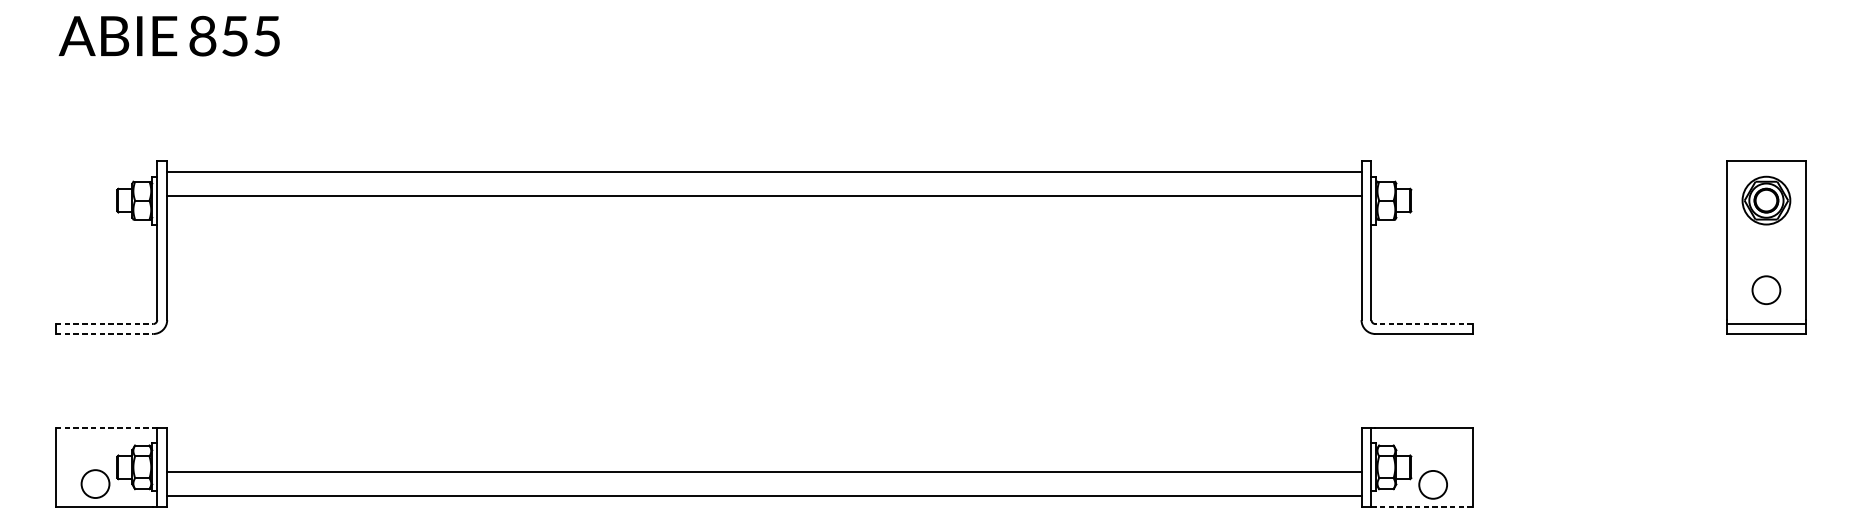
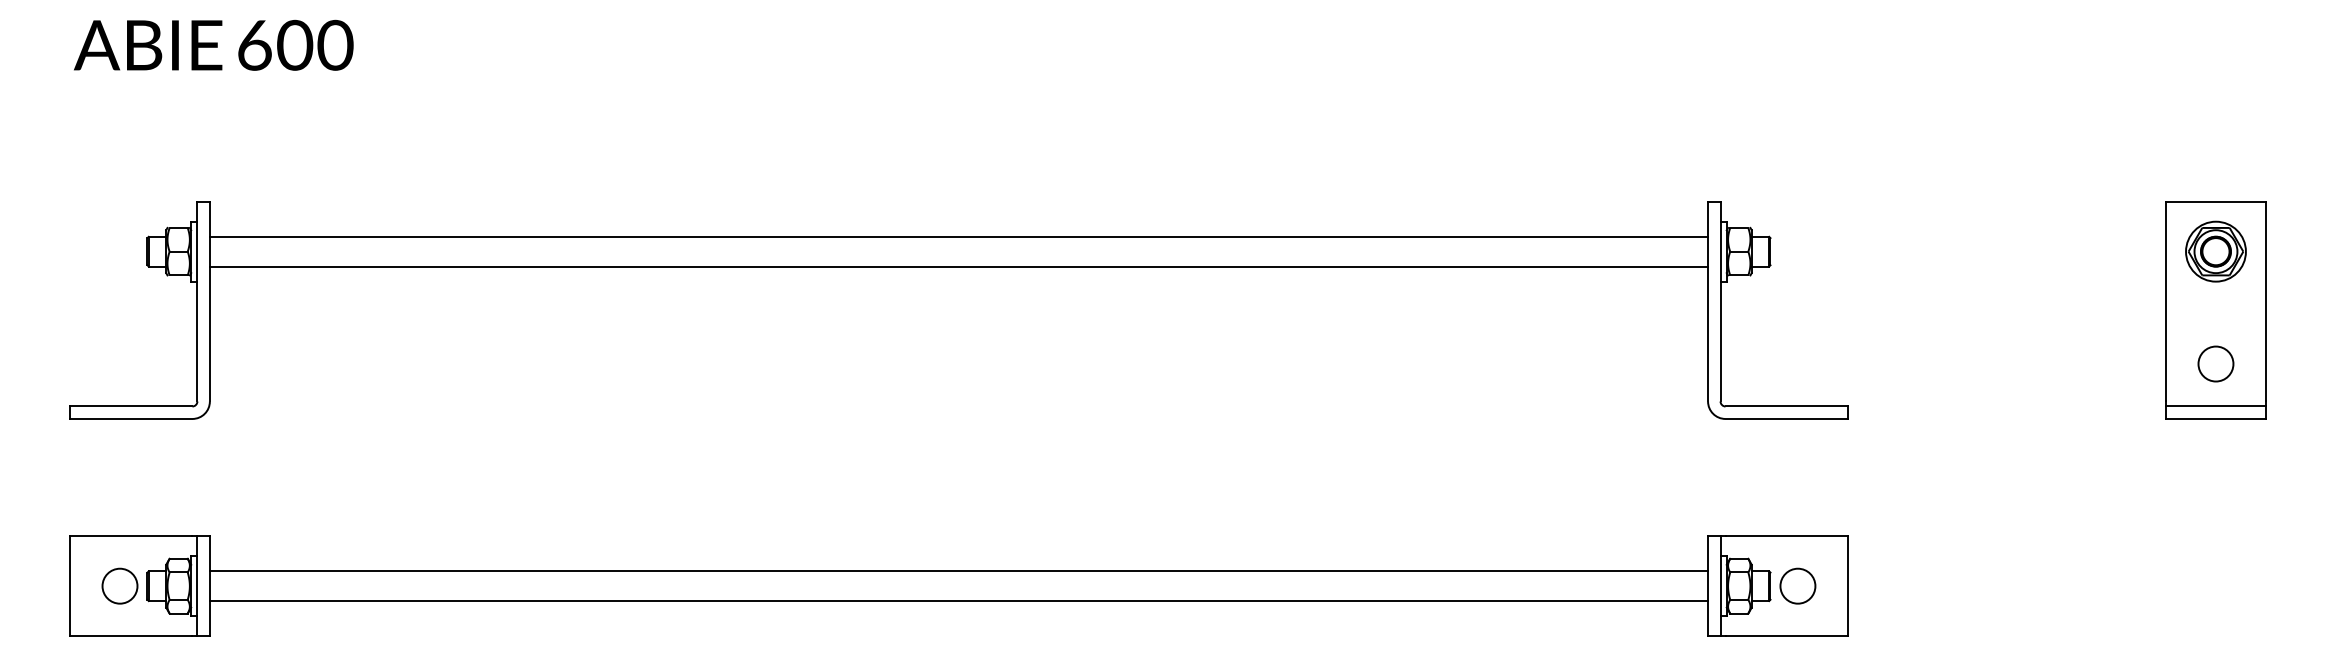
text: (235, 35) -> (295, 44), 855 -> 600
line: (763, 171) -> (958, 236), moved
line: (763, 195) -> (958, 266), moved
line: (104, 324) -> (131, 406), dashed -> solid
line: (1424, 324) -> (1786, 406), dashed -> solid
line: (104, 333) -> (131, 418), dashed -> solid
line: (104, 427) -> (131, 536), dashed -> solid
line: (763, 472) -> (958, 571), moved
circle: (95, 483) -> (119, 585), moved
circle: (1432, 484) -> (1797, 585), moved
line: (763, 496) -> (958, 601), moved
line: (1424, 507) -> (1786, 636), dashed -> solid

